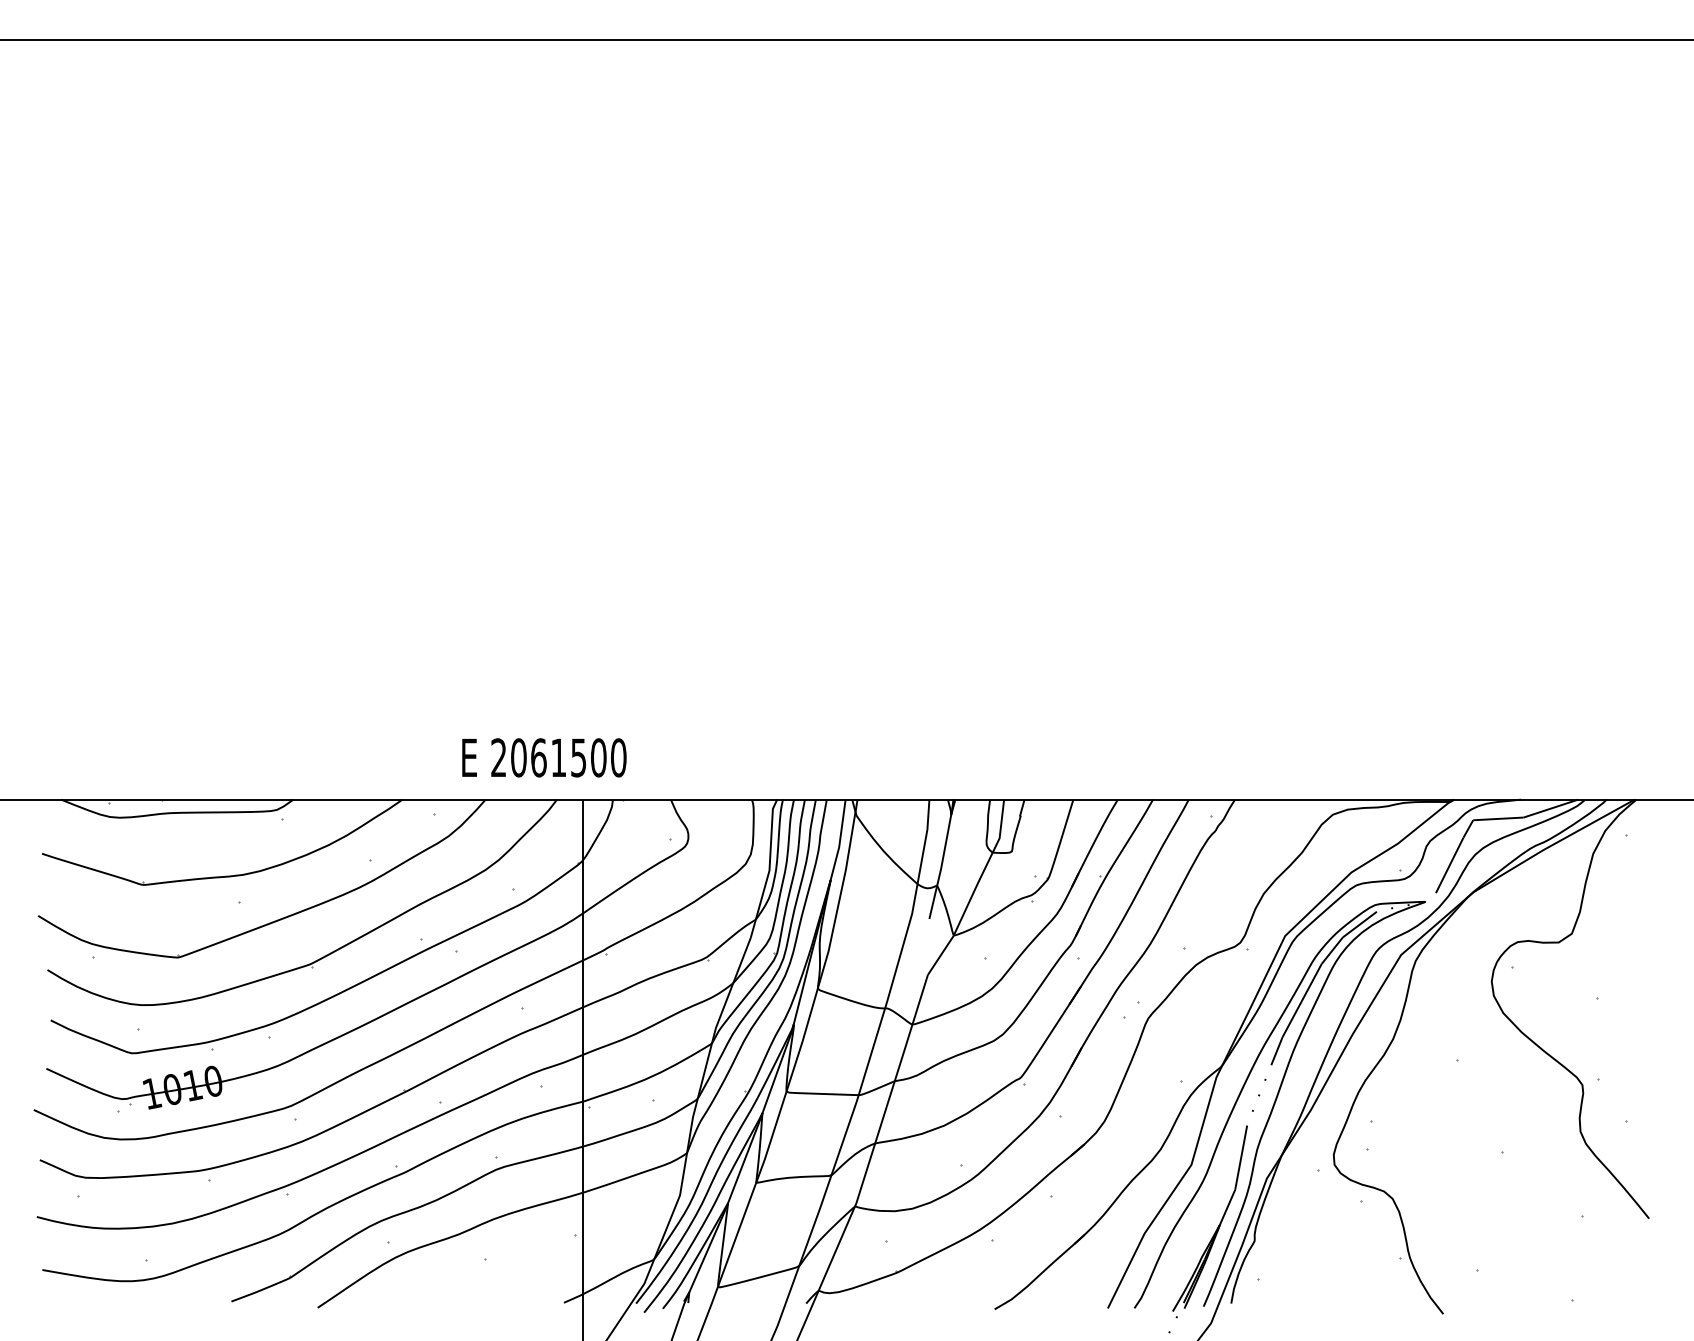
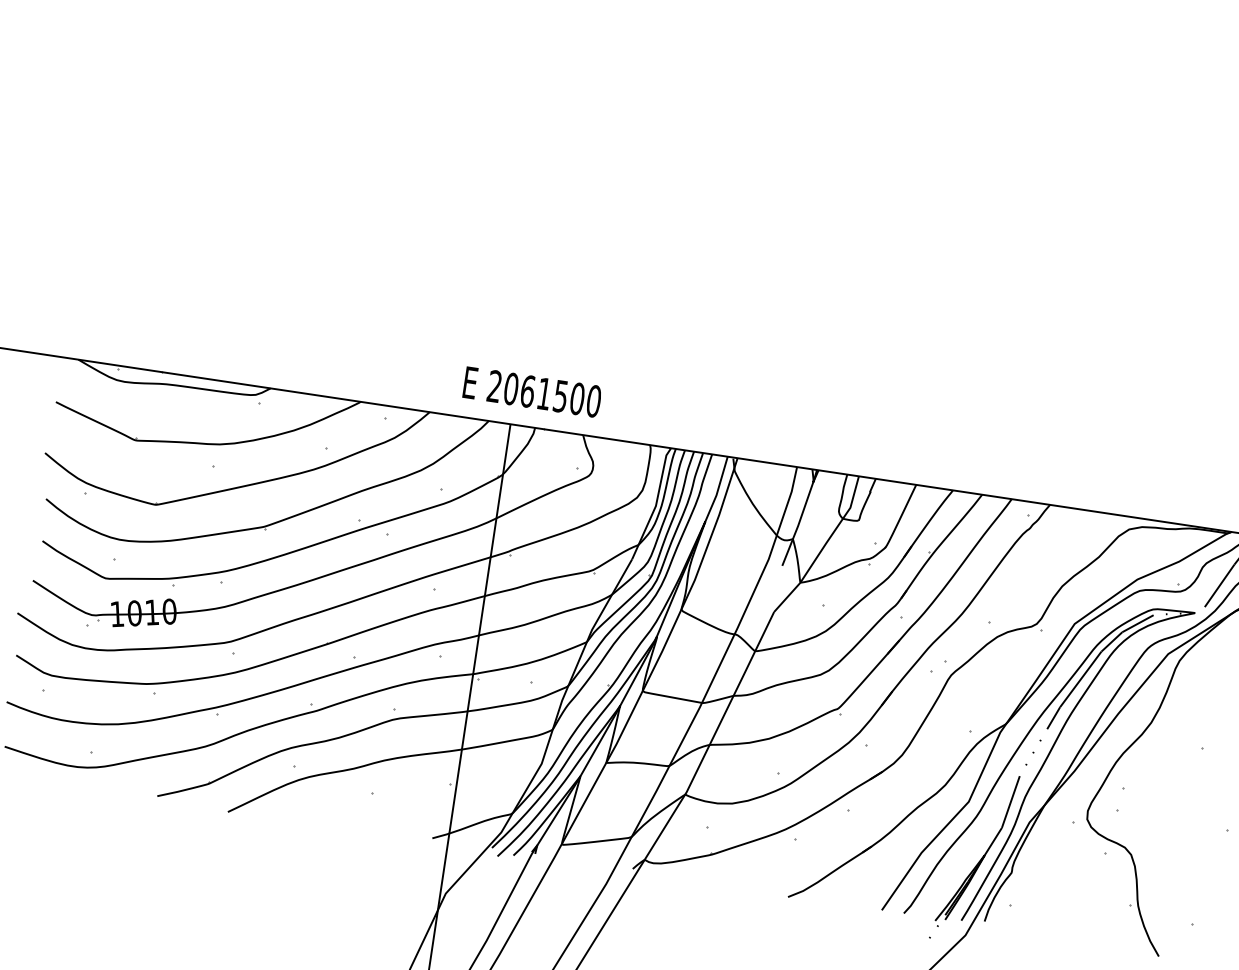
text: (544, 757) -> (532, 391), moved

